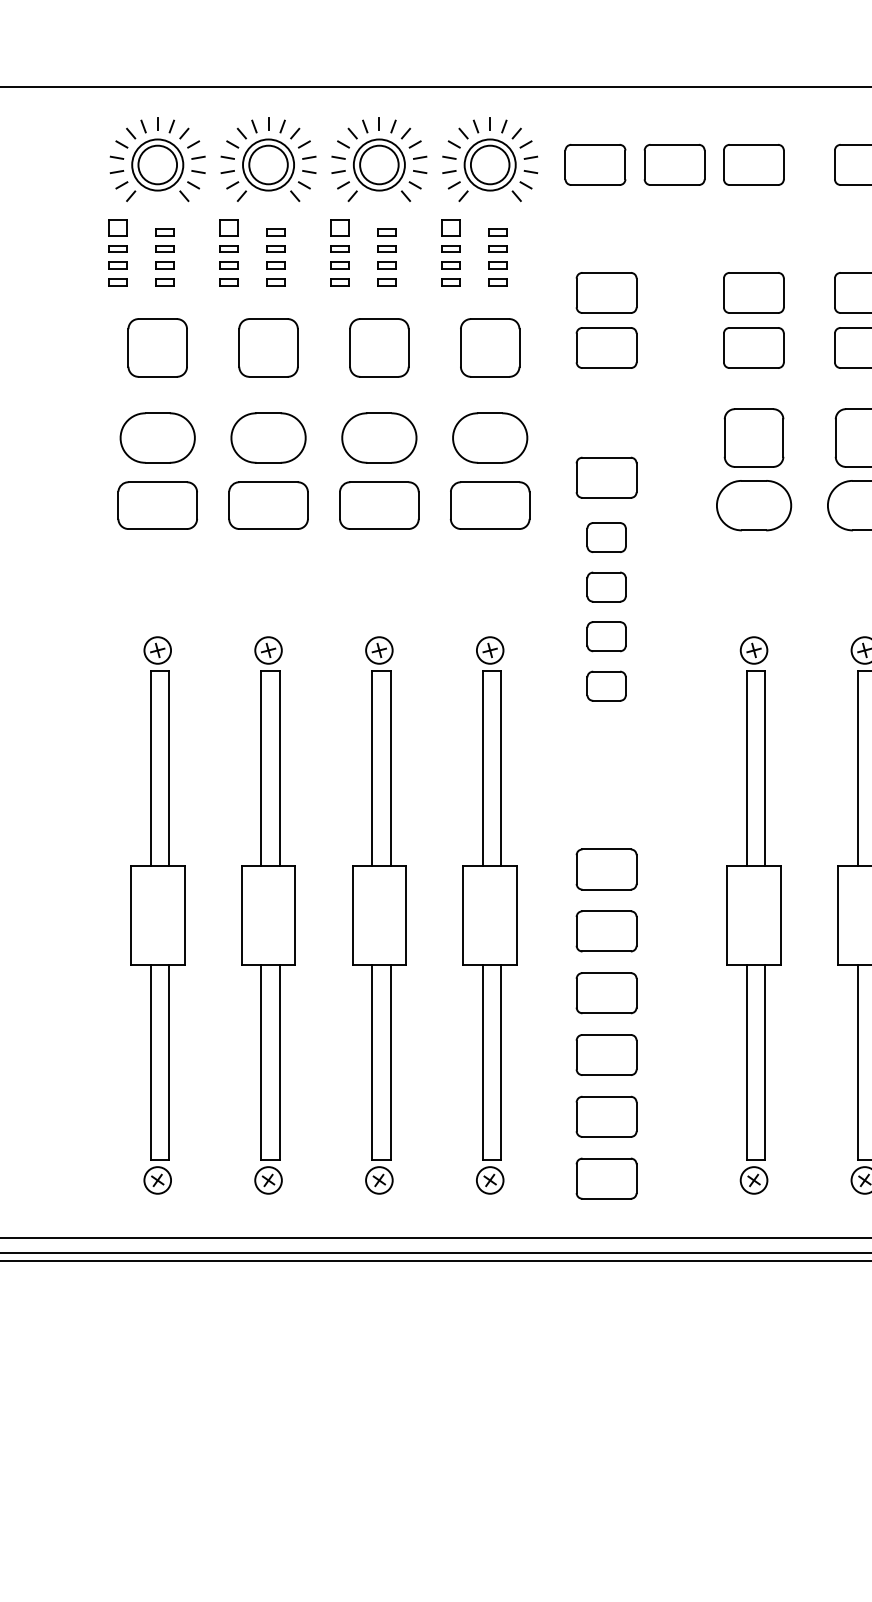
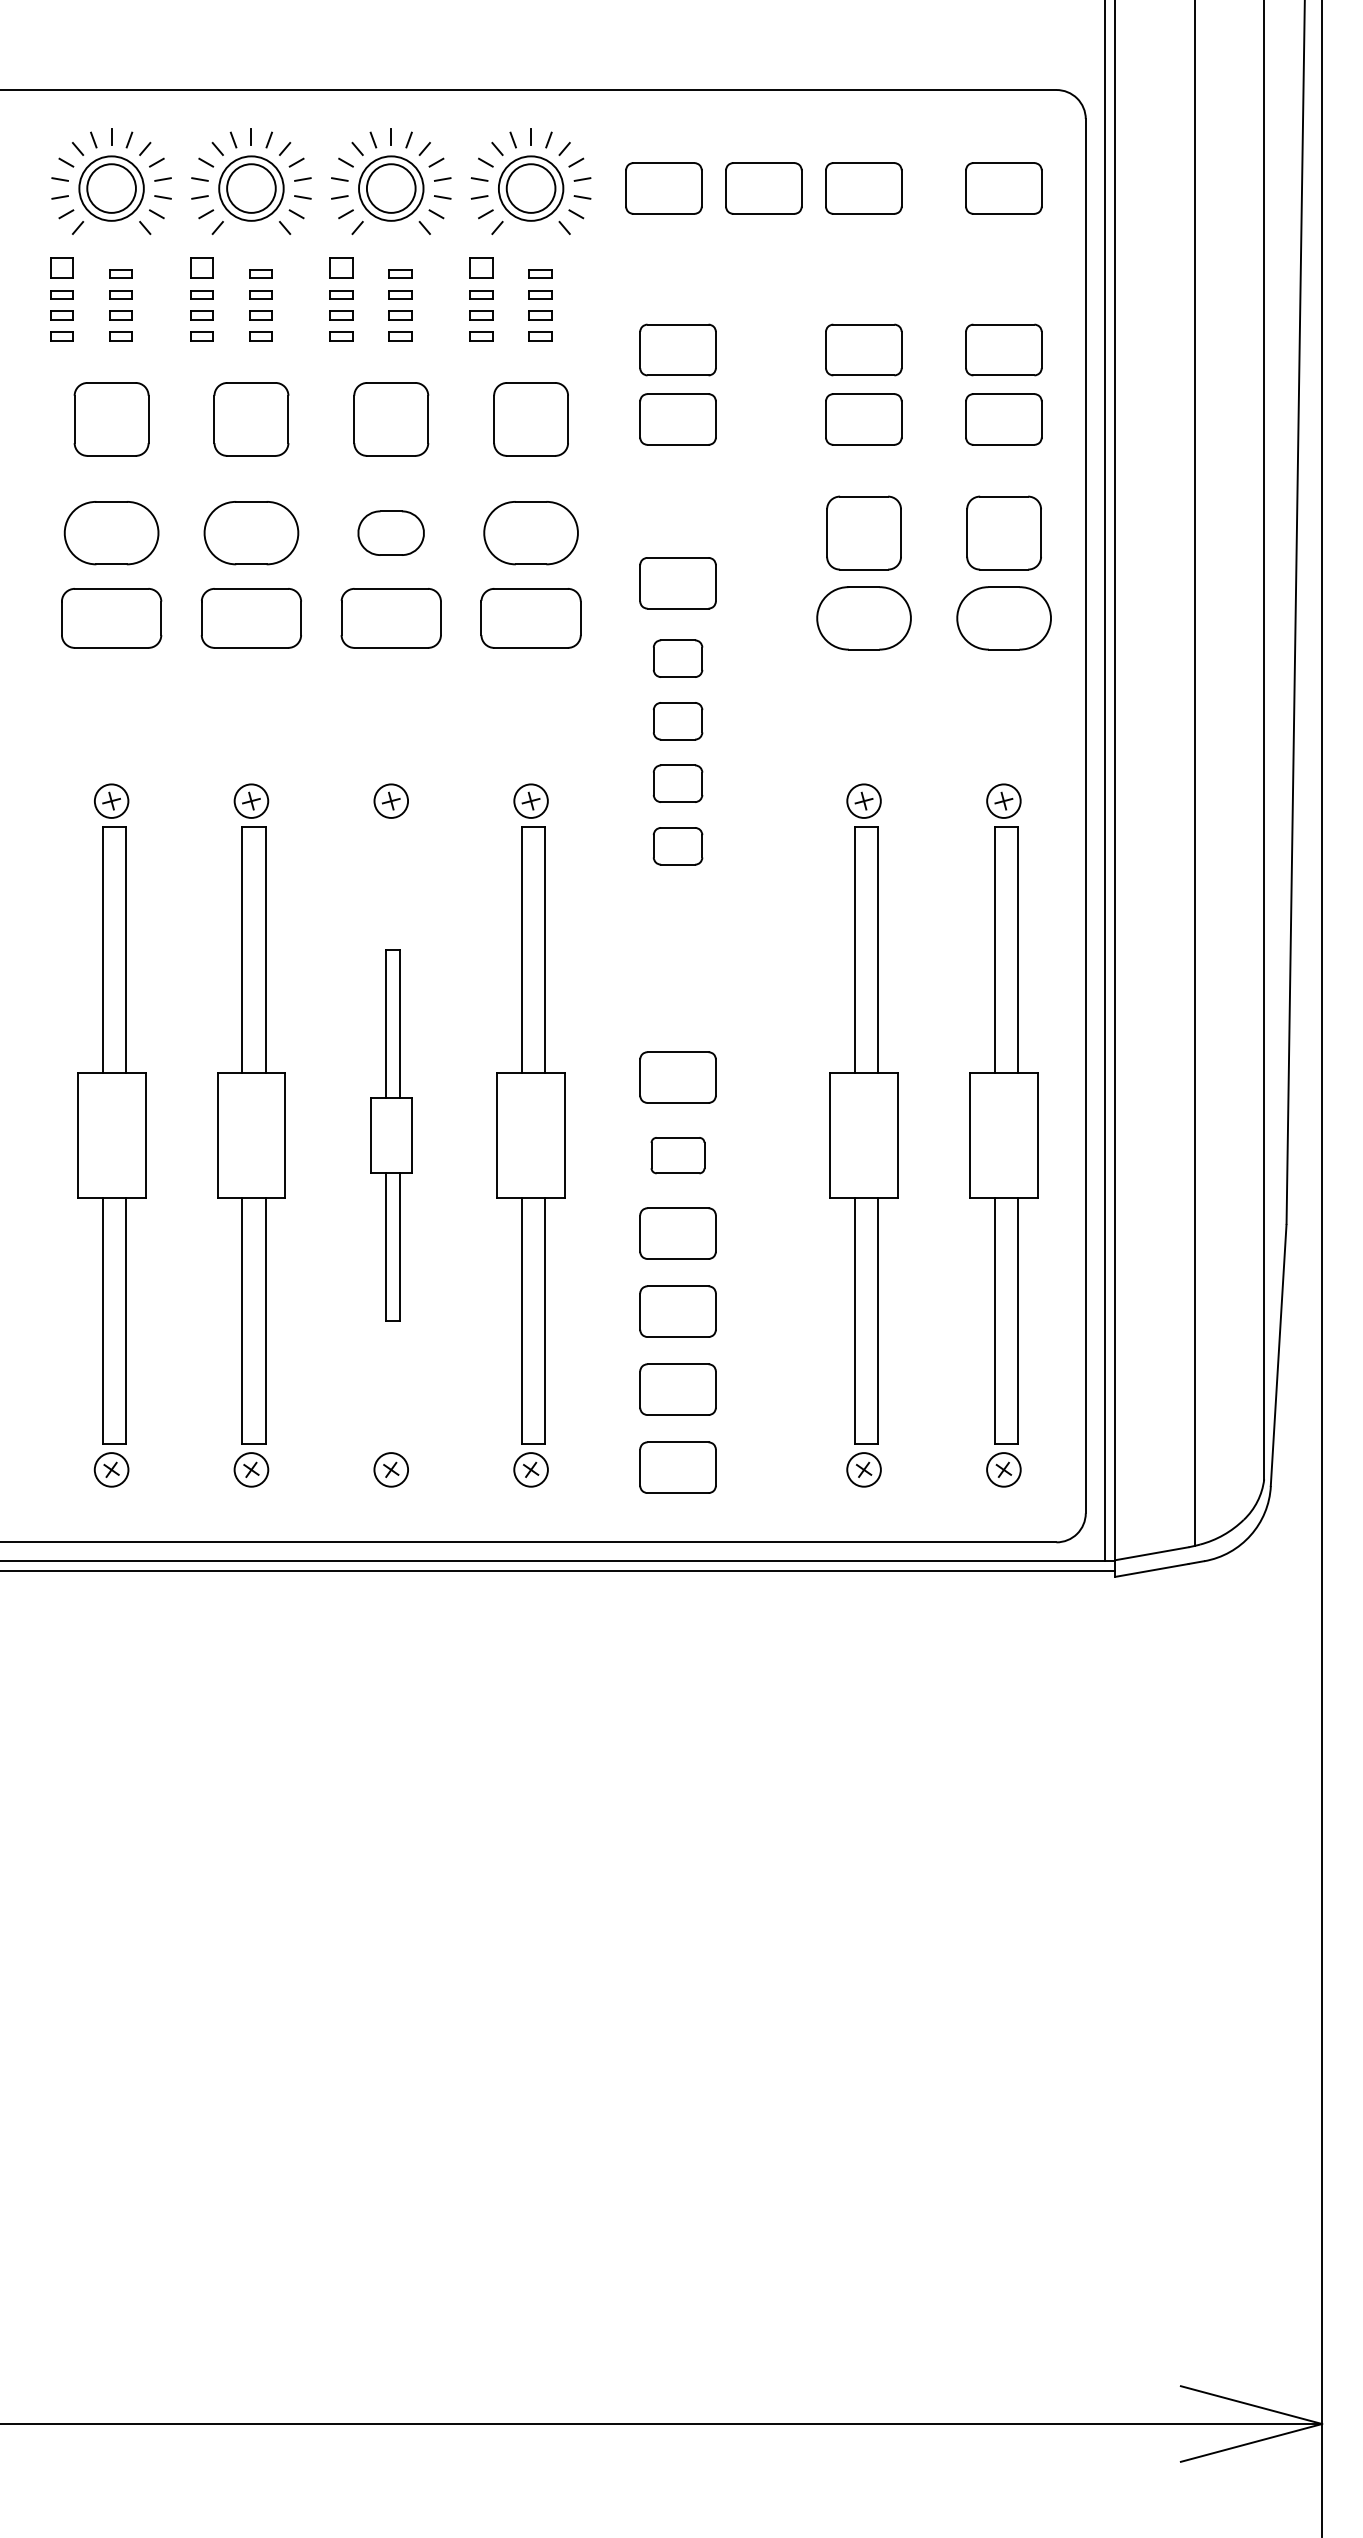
part: (378, 438) -> (390, 533), size x0.7
part: (378, 915) -> (390, 1135), size x0.6
part: (606, 931) -> (677, 1155), size x0.7

